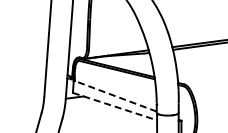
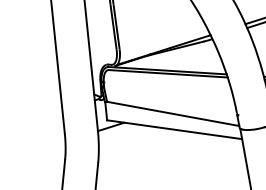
line: (115, 96) -> (172, 114), dashed -> solid
line: (115, 106) -> (175, 129), dashed -> solid

